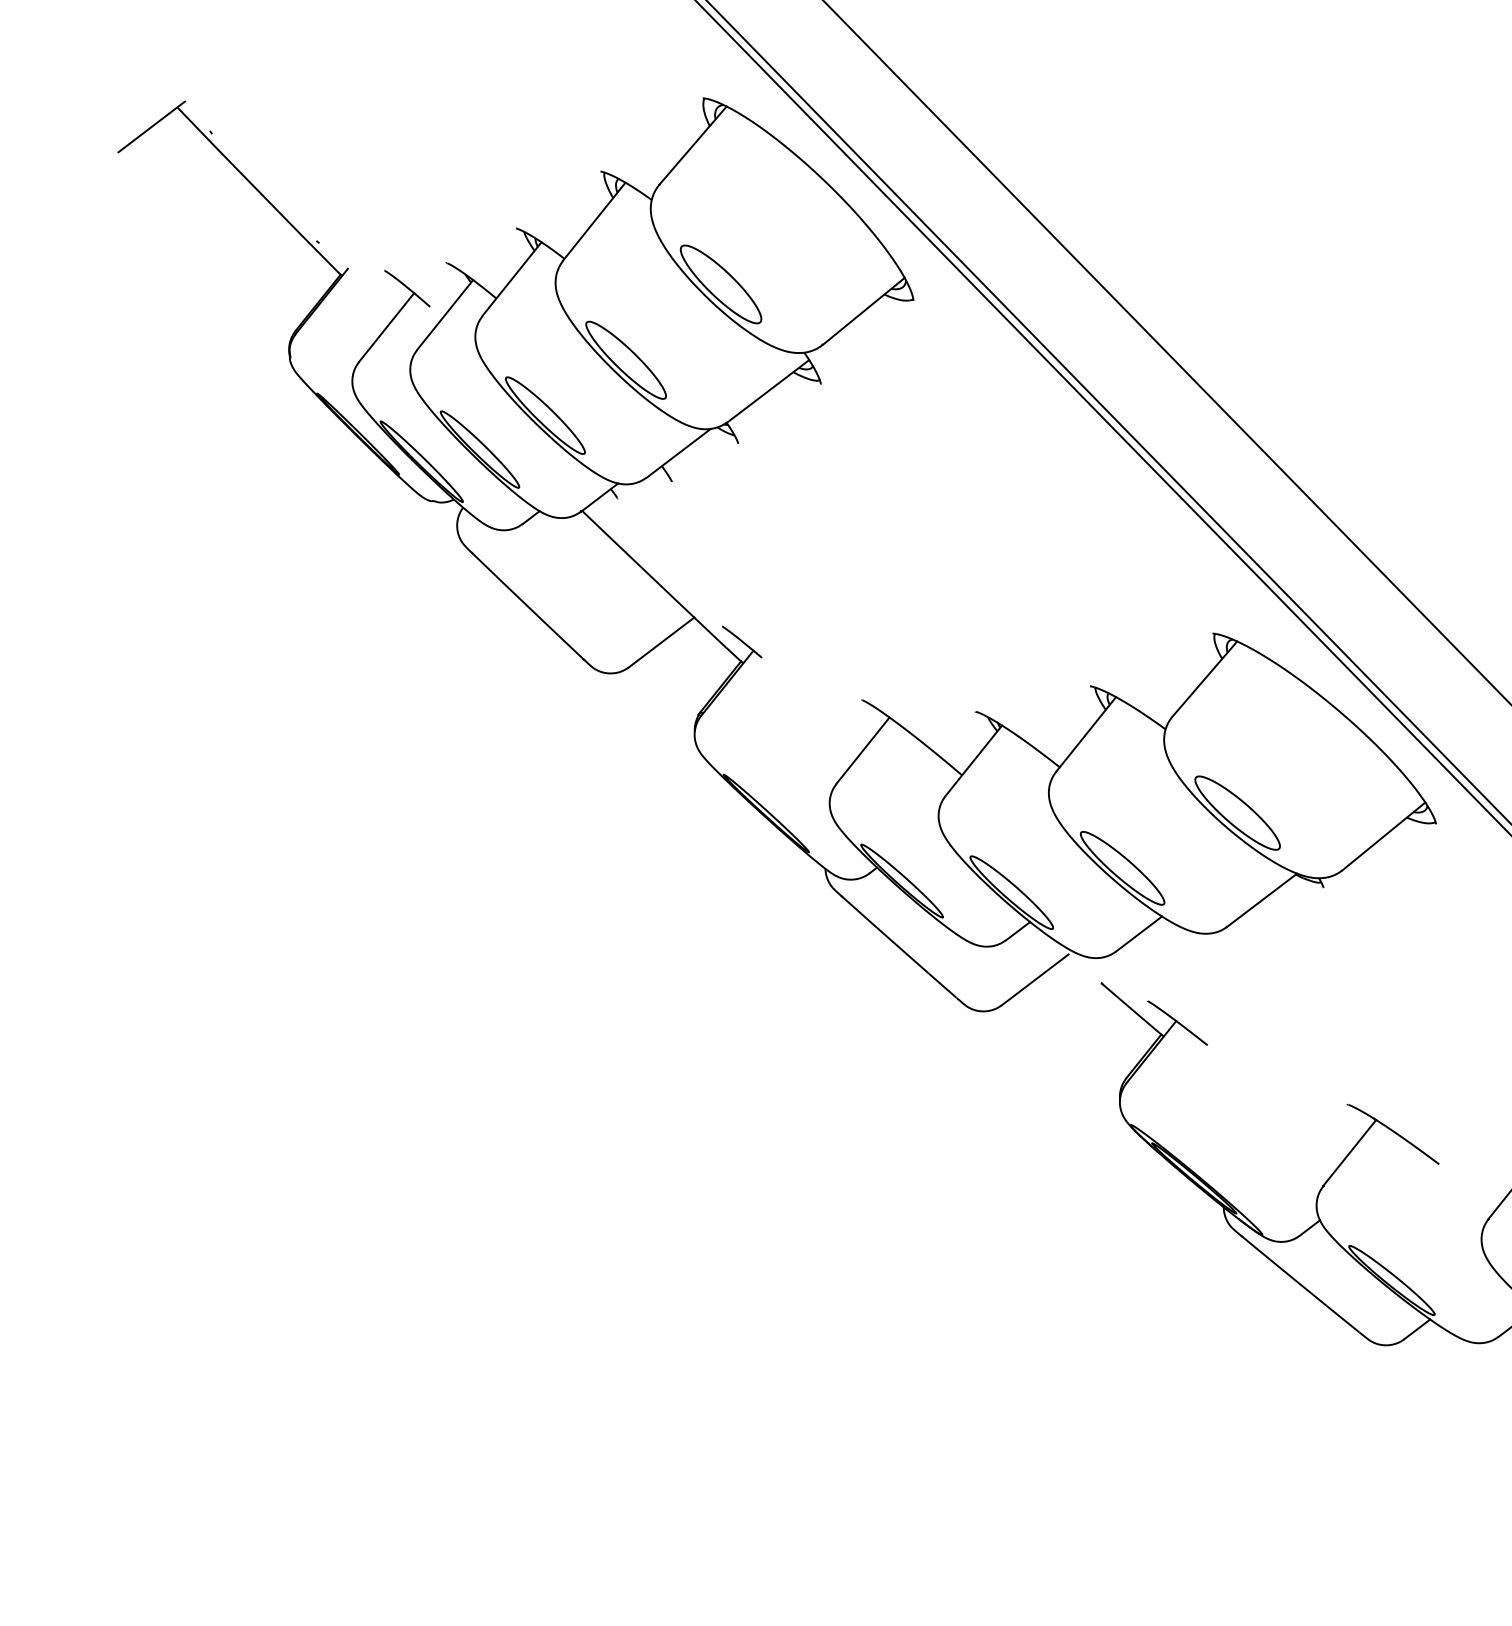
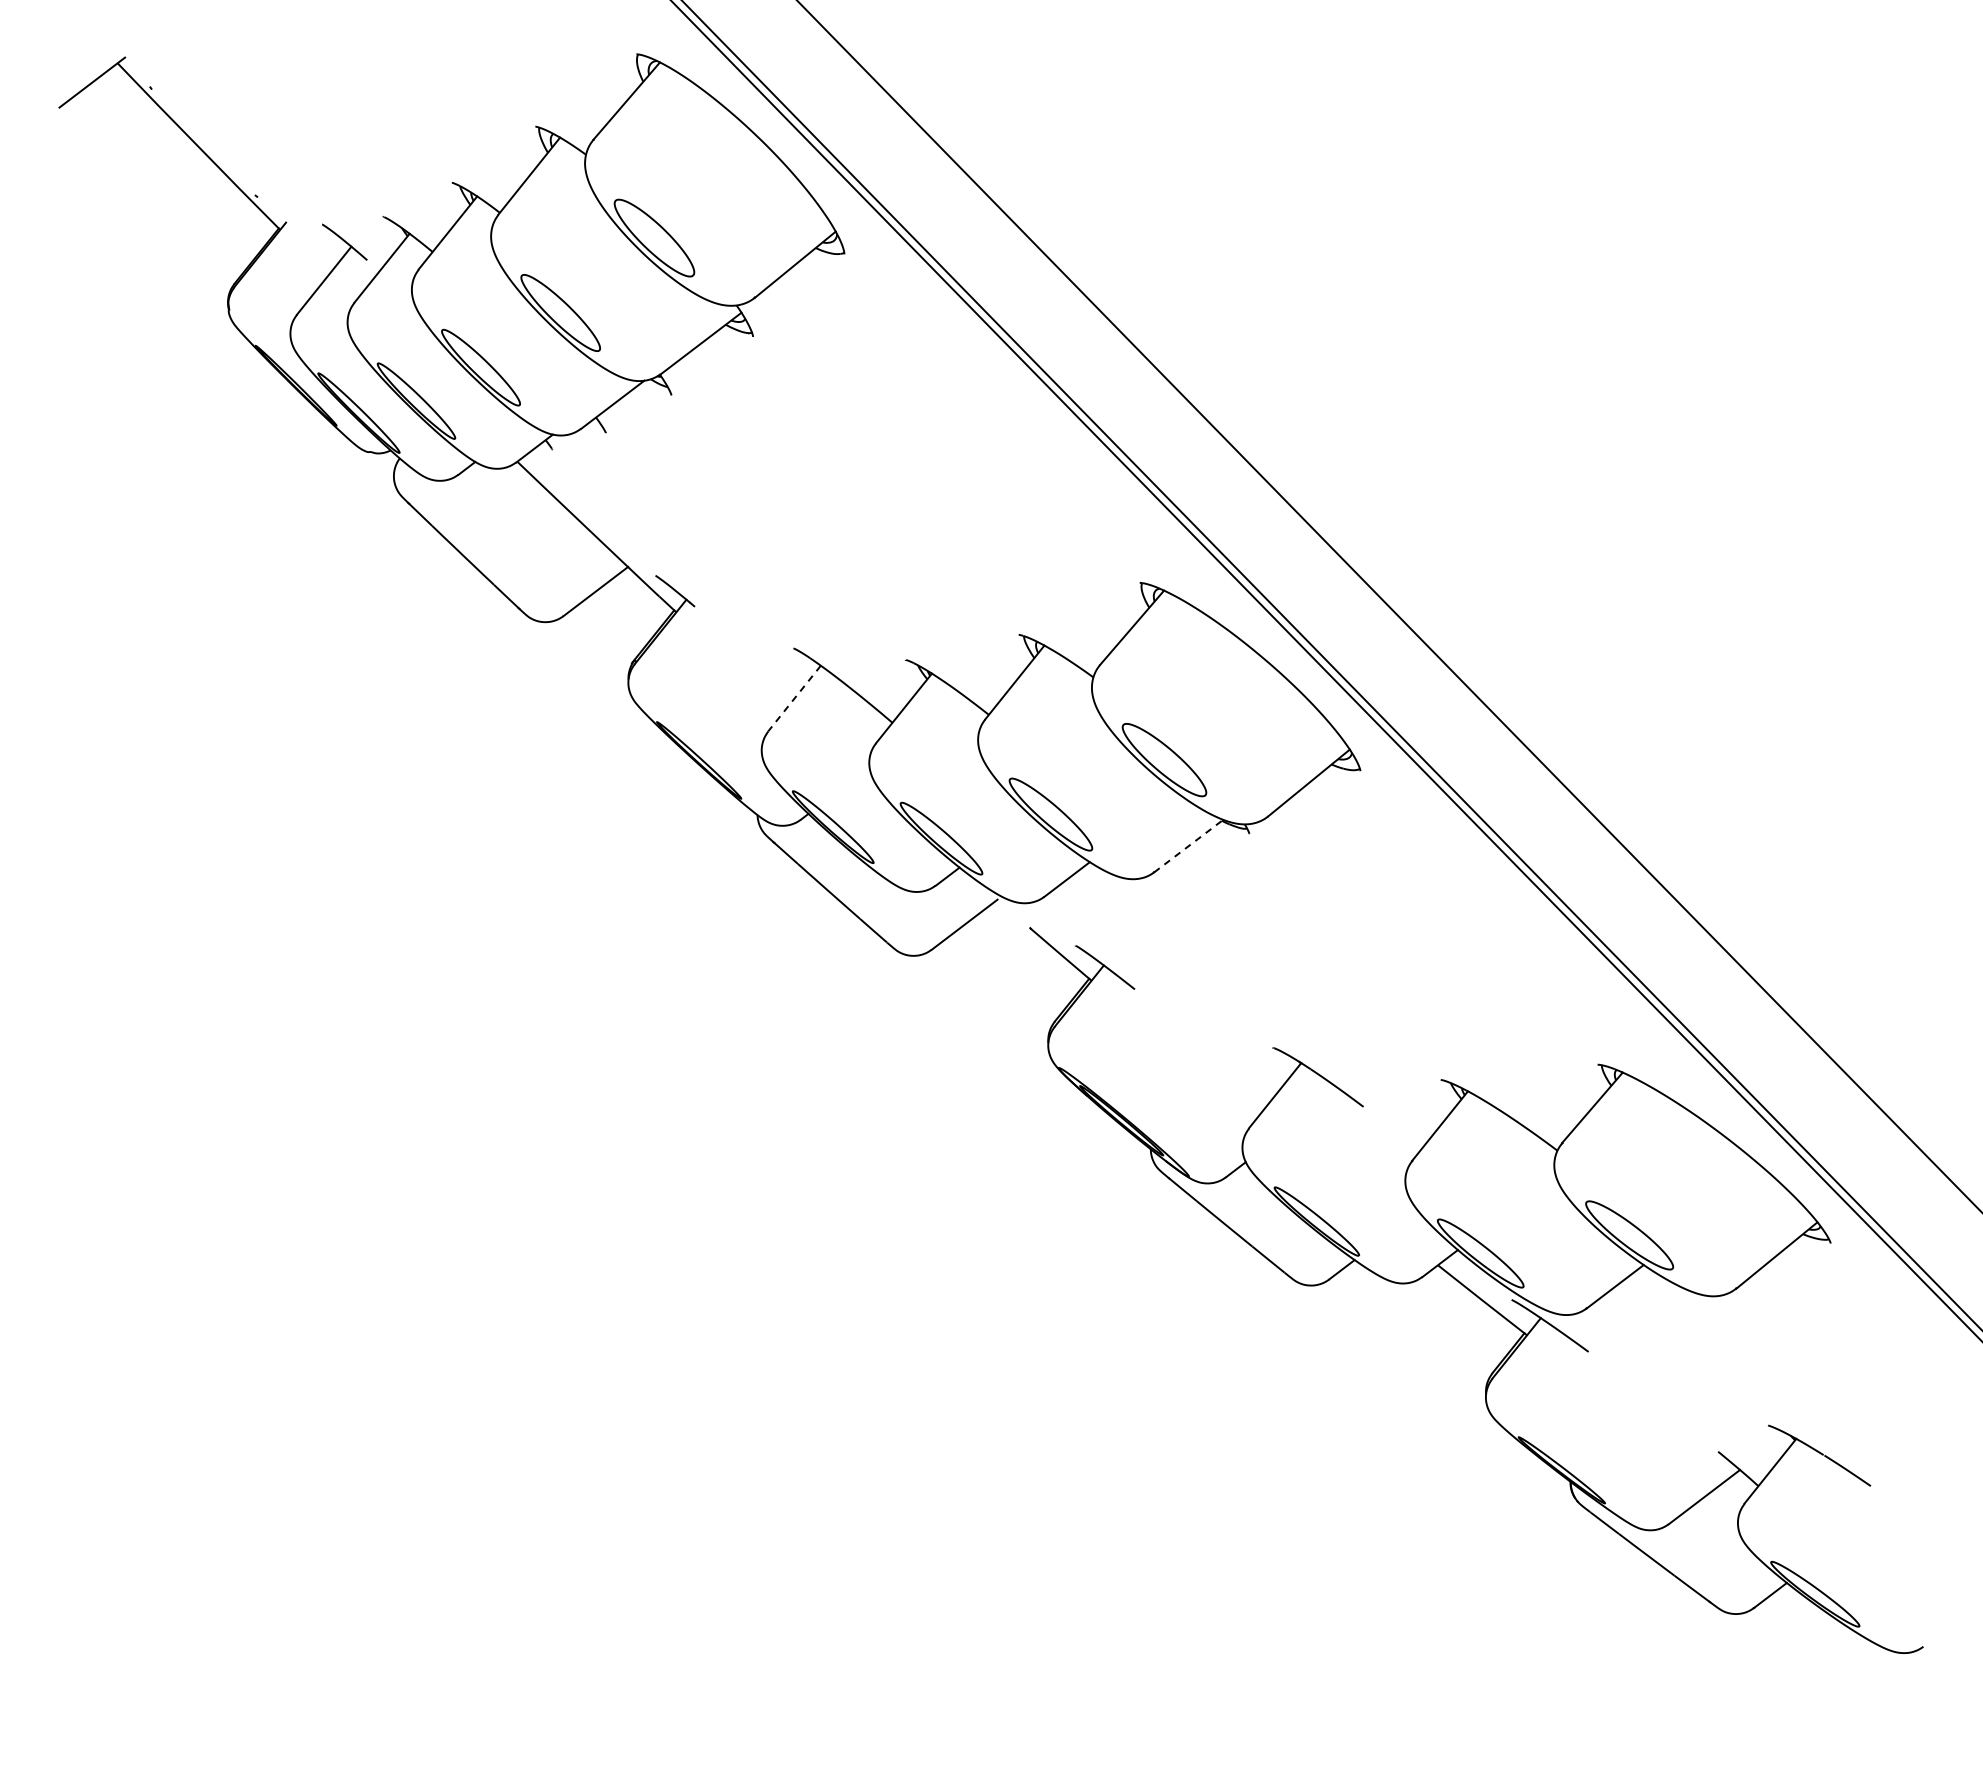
line: (862, 750) -> (794, 698), solid -> dashed
line: (1262, 899) -> (1189, 845), solid -> dashed

